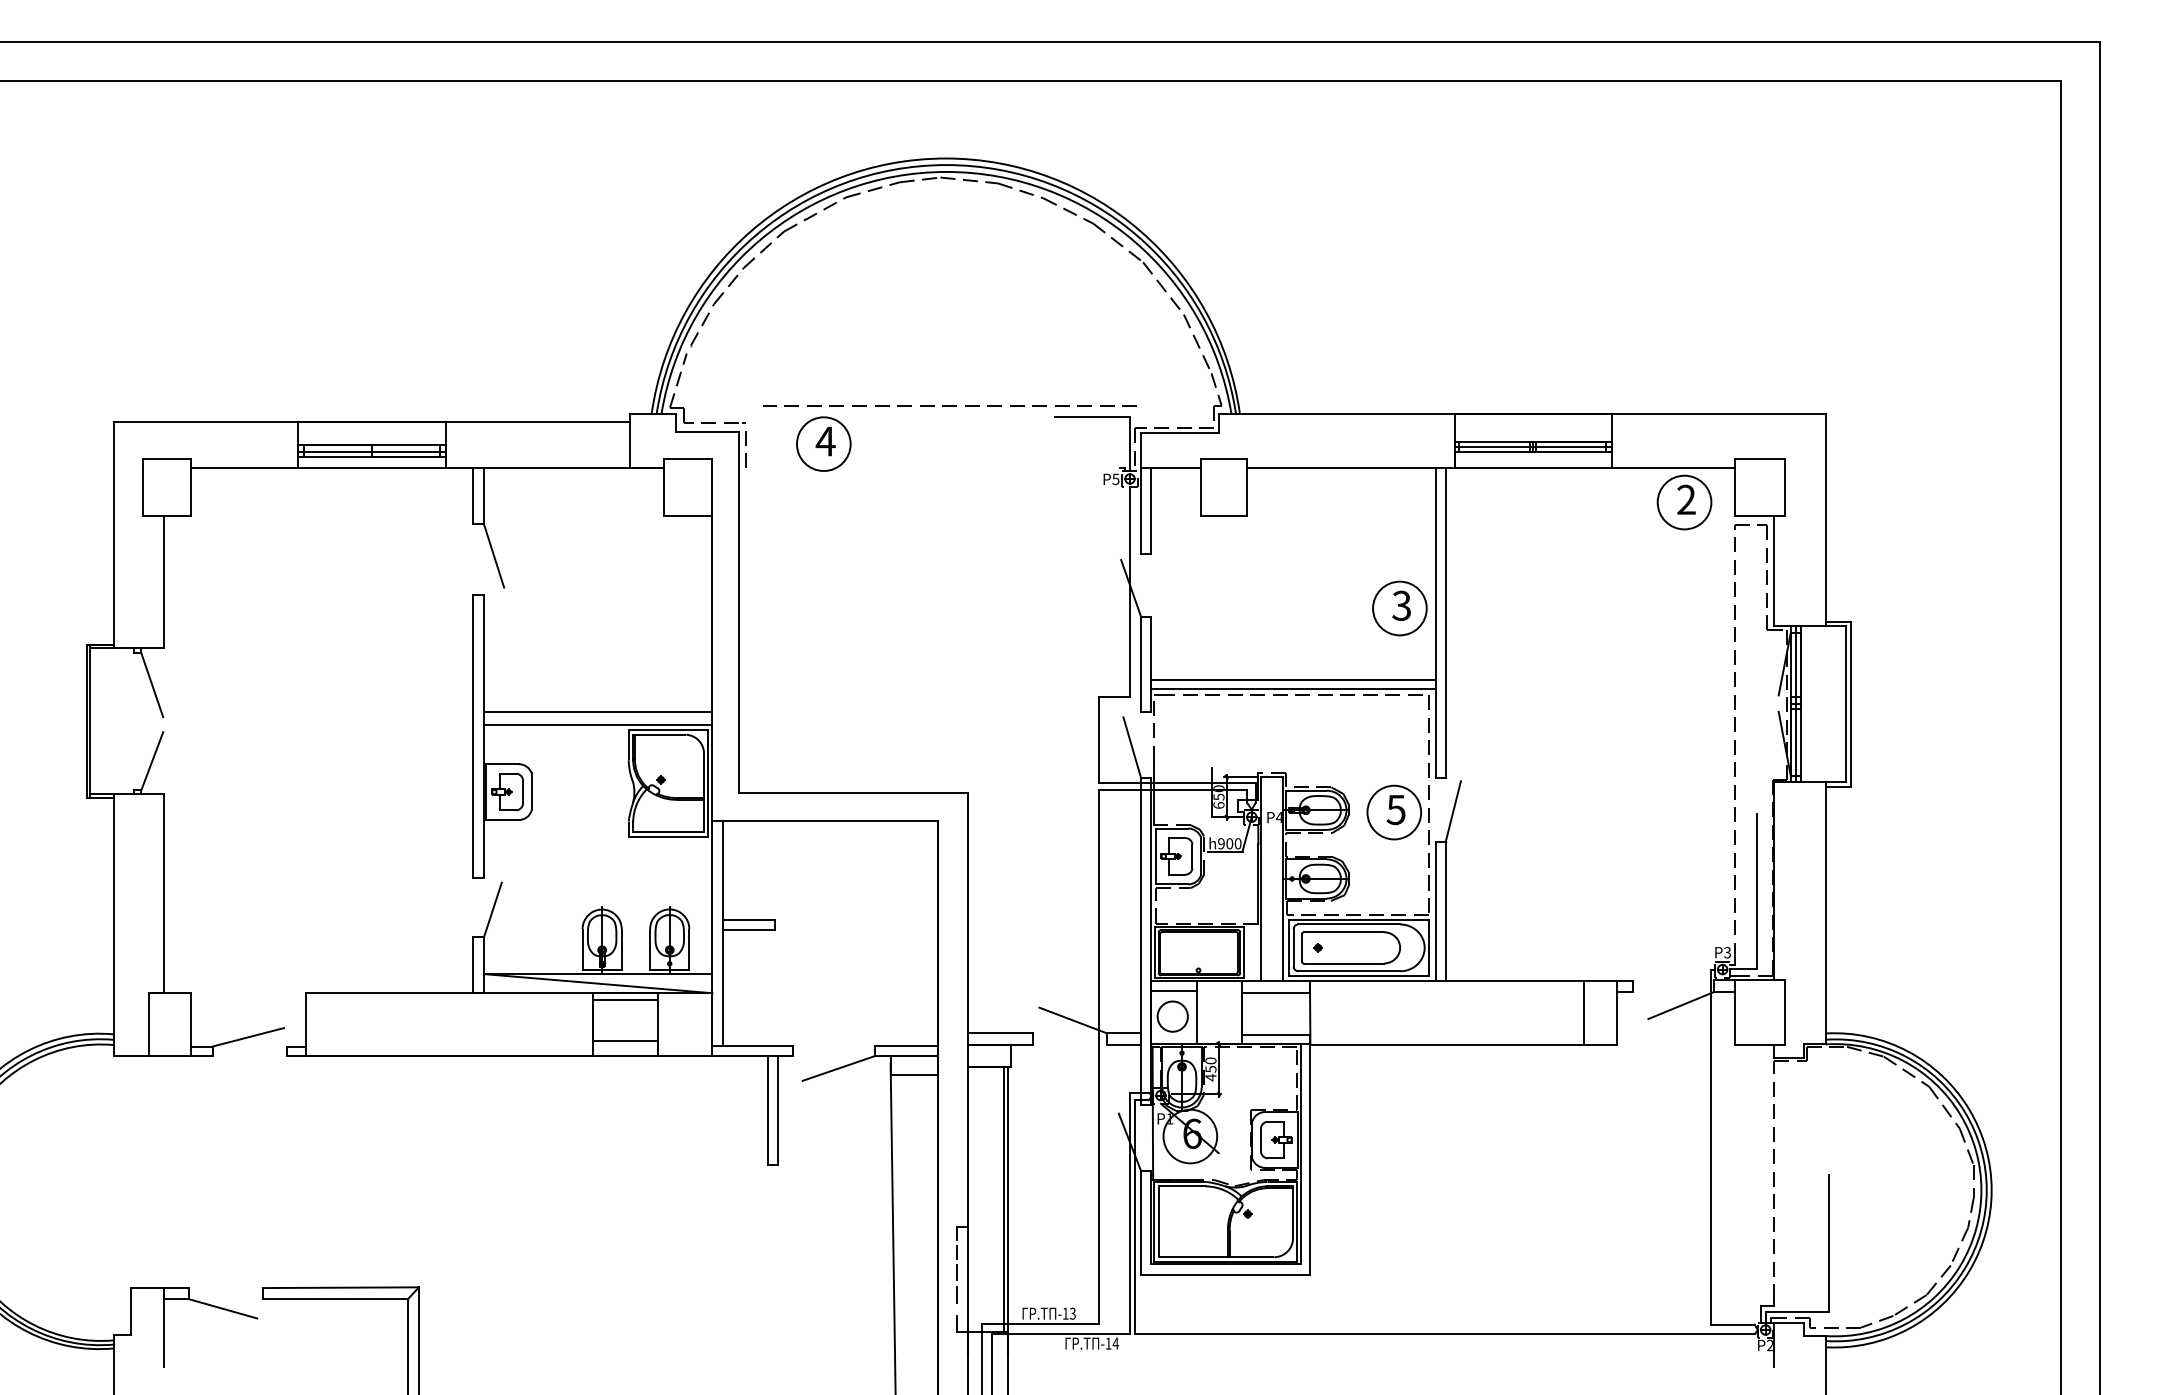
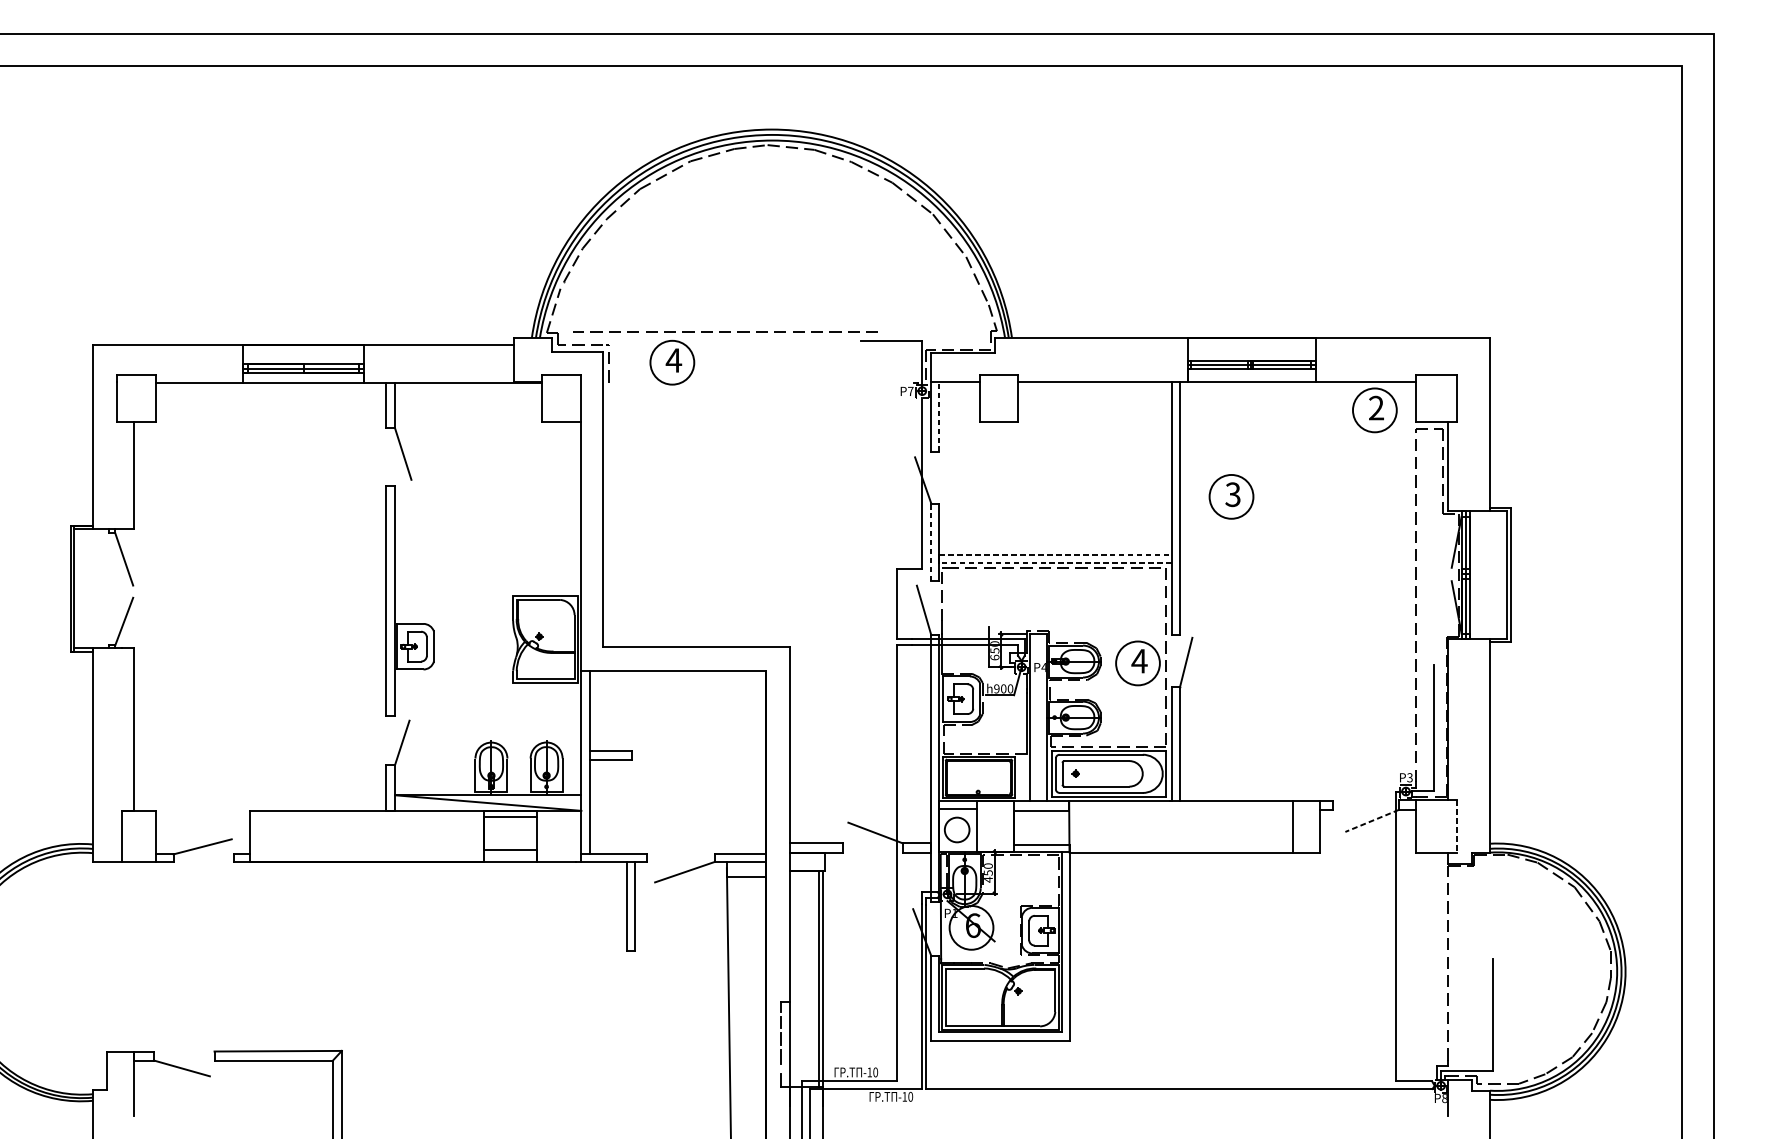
line: (949, 405) -> (725, 331), moved
text: (1115, 479) -> (910, 391), 5 -> 7
line: (1150, 510) -> (939, 416), solid -> dashed
part: (1399, 608) -> (1231, 496), moved
line: (1141, 664) -> (931, 542), solid -> dashed
line: (1293, 679) -> (1055, 554), solid -> dashed
line: (1293, 689) -> (1055, 562), solid -> dashed
line: (598, 712) -> (488, 581), removed
line: (598, 724) -> (488, 591), removed
text: (1396, 810) -> (1139, 661), 5 -> 4
line: (1681, 1005) -> (1372, 820), solid -> dashed
line: (1784, 1012) -> (1456, 826), solid -> dashed
text: (1072, 1313) -> (875, 1072), -13 -> -10
text: (1115, 1343) -> (910, 1096), -14 -> -10
text: (1769, 1345) -> (1444, 1098), 2 -> 8

